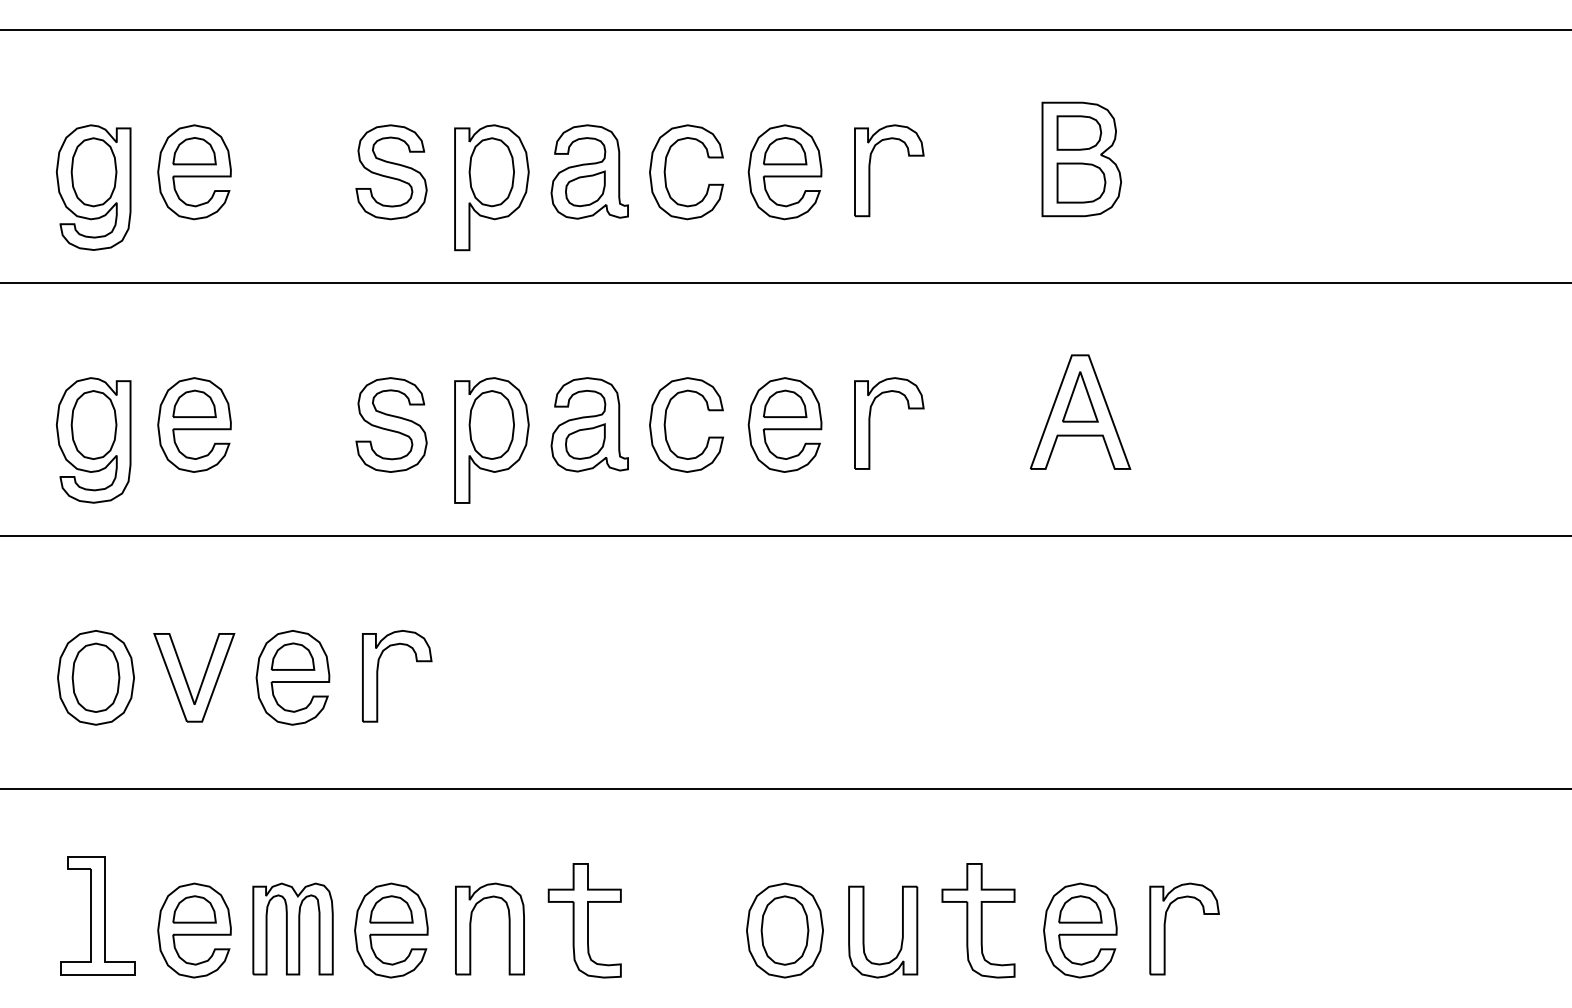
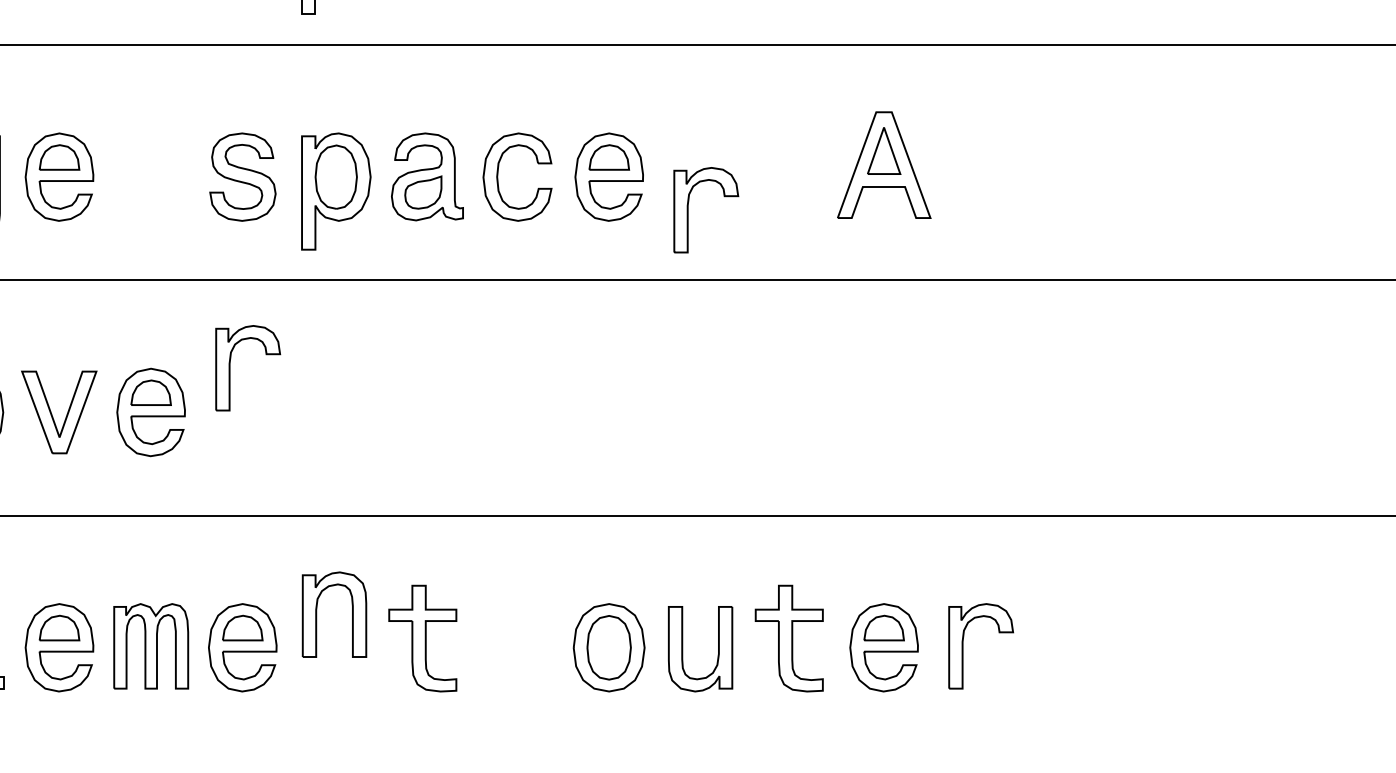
part: (870, 423) -> (688, 210), moved
part: (378, 676) -> (230, 368), moved
part: (471, 928) -> (317, 614), moved

